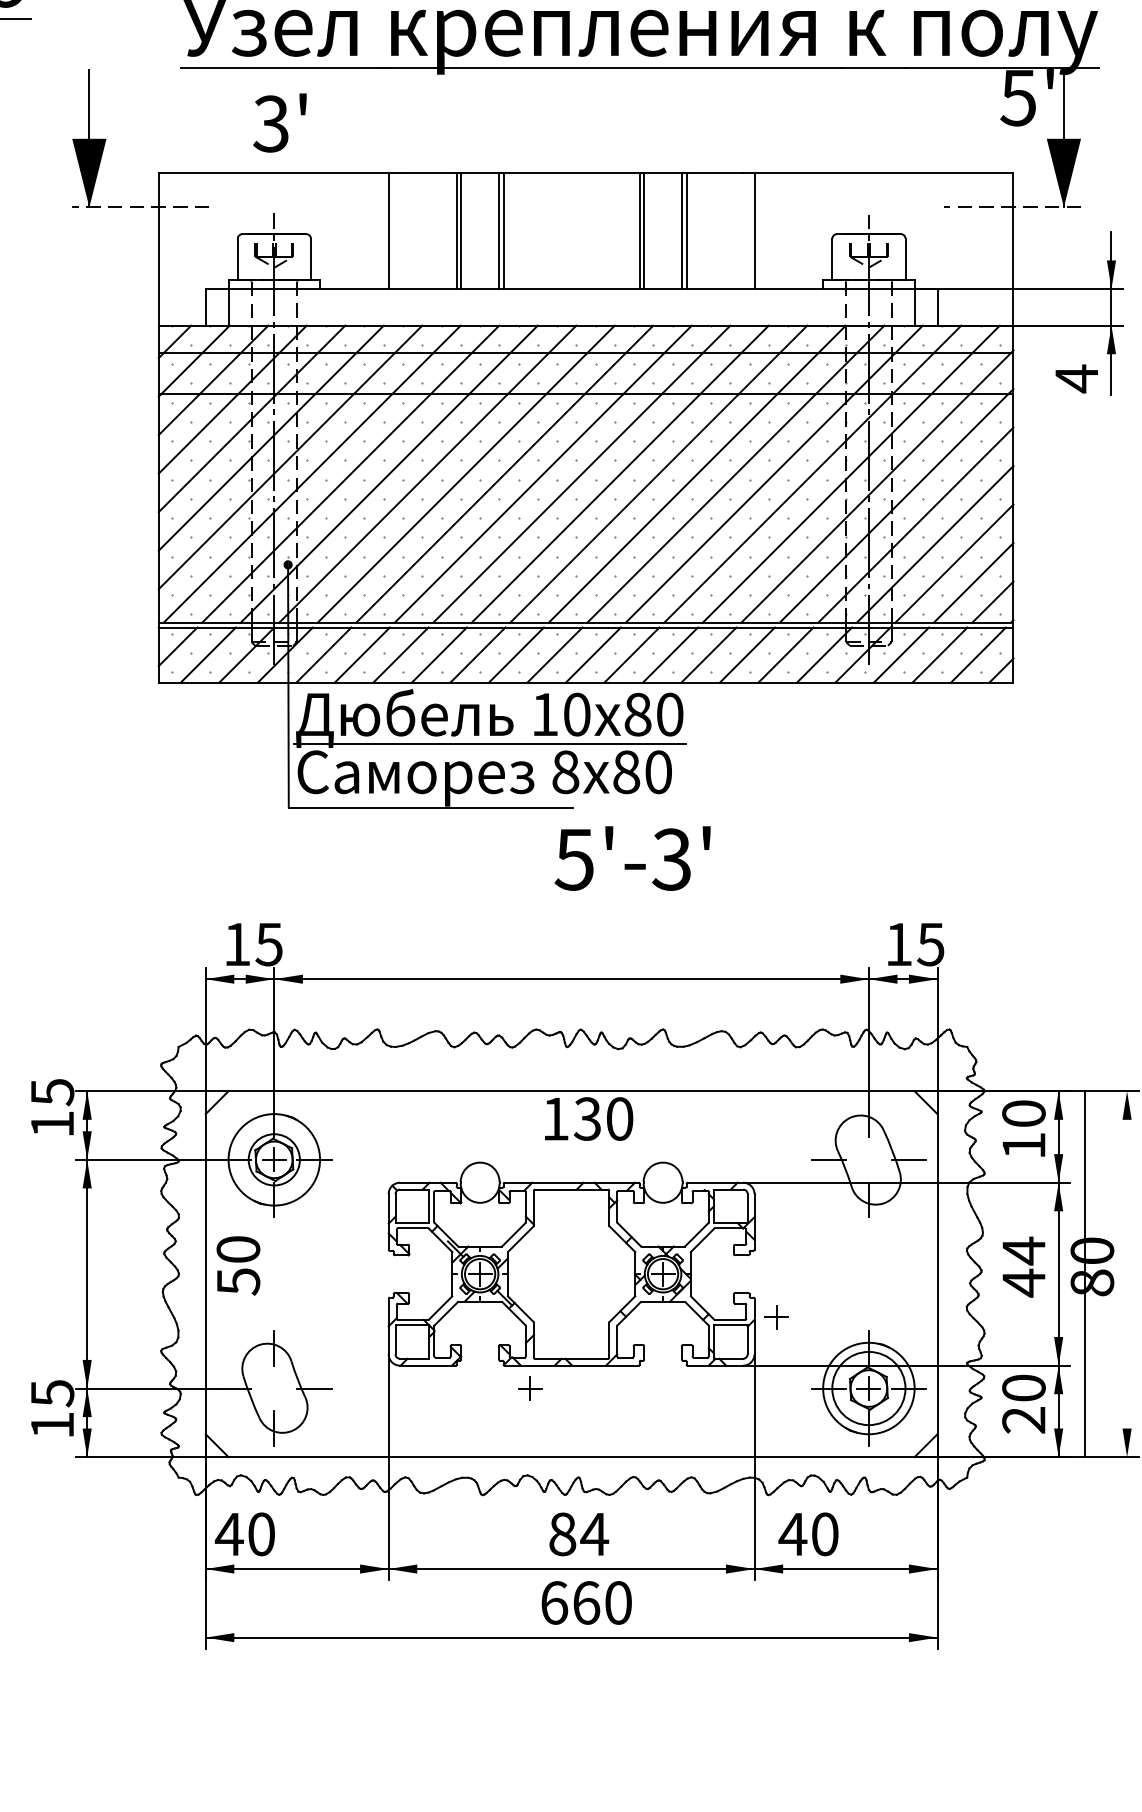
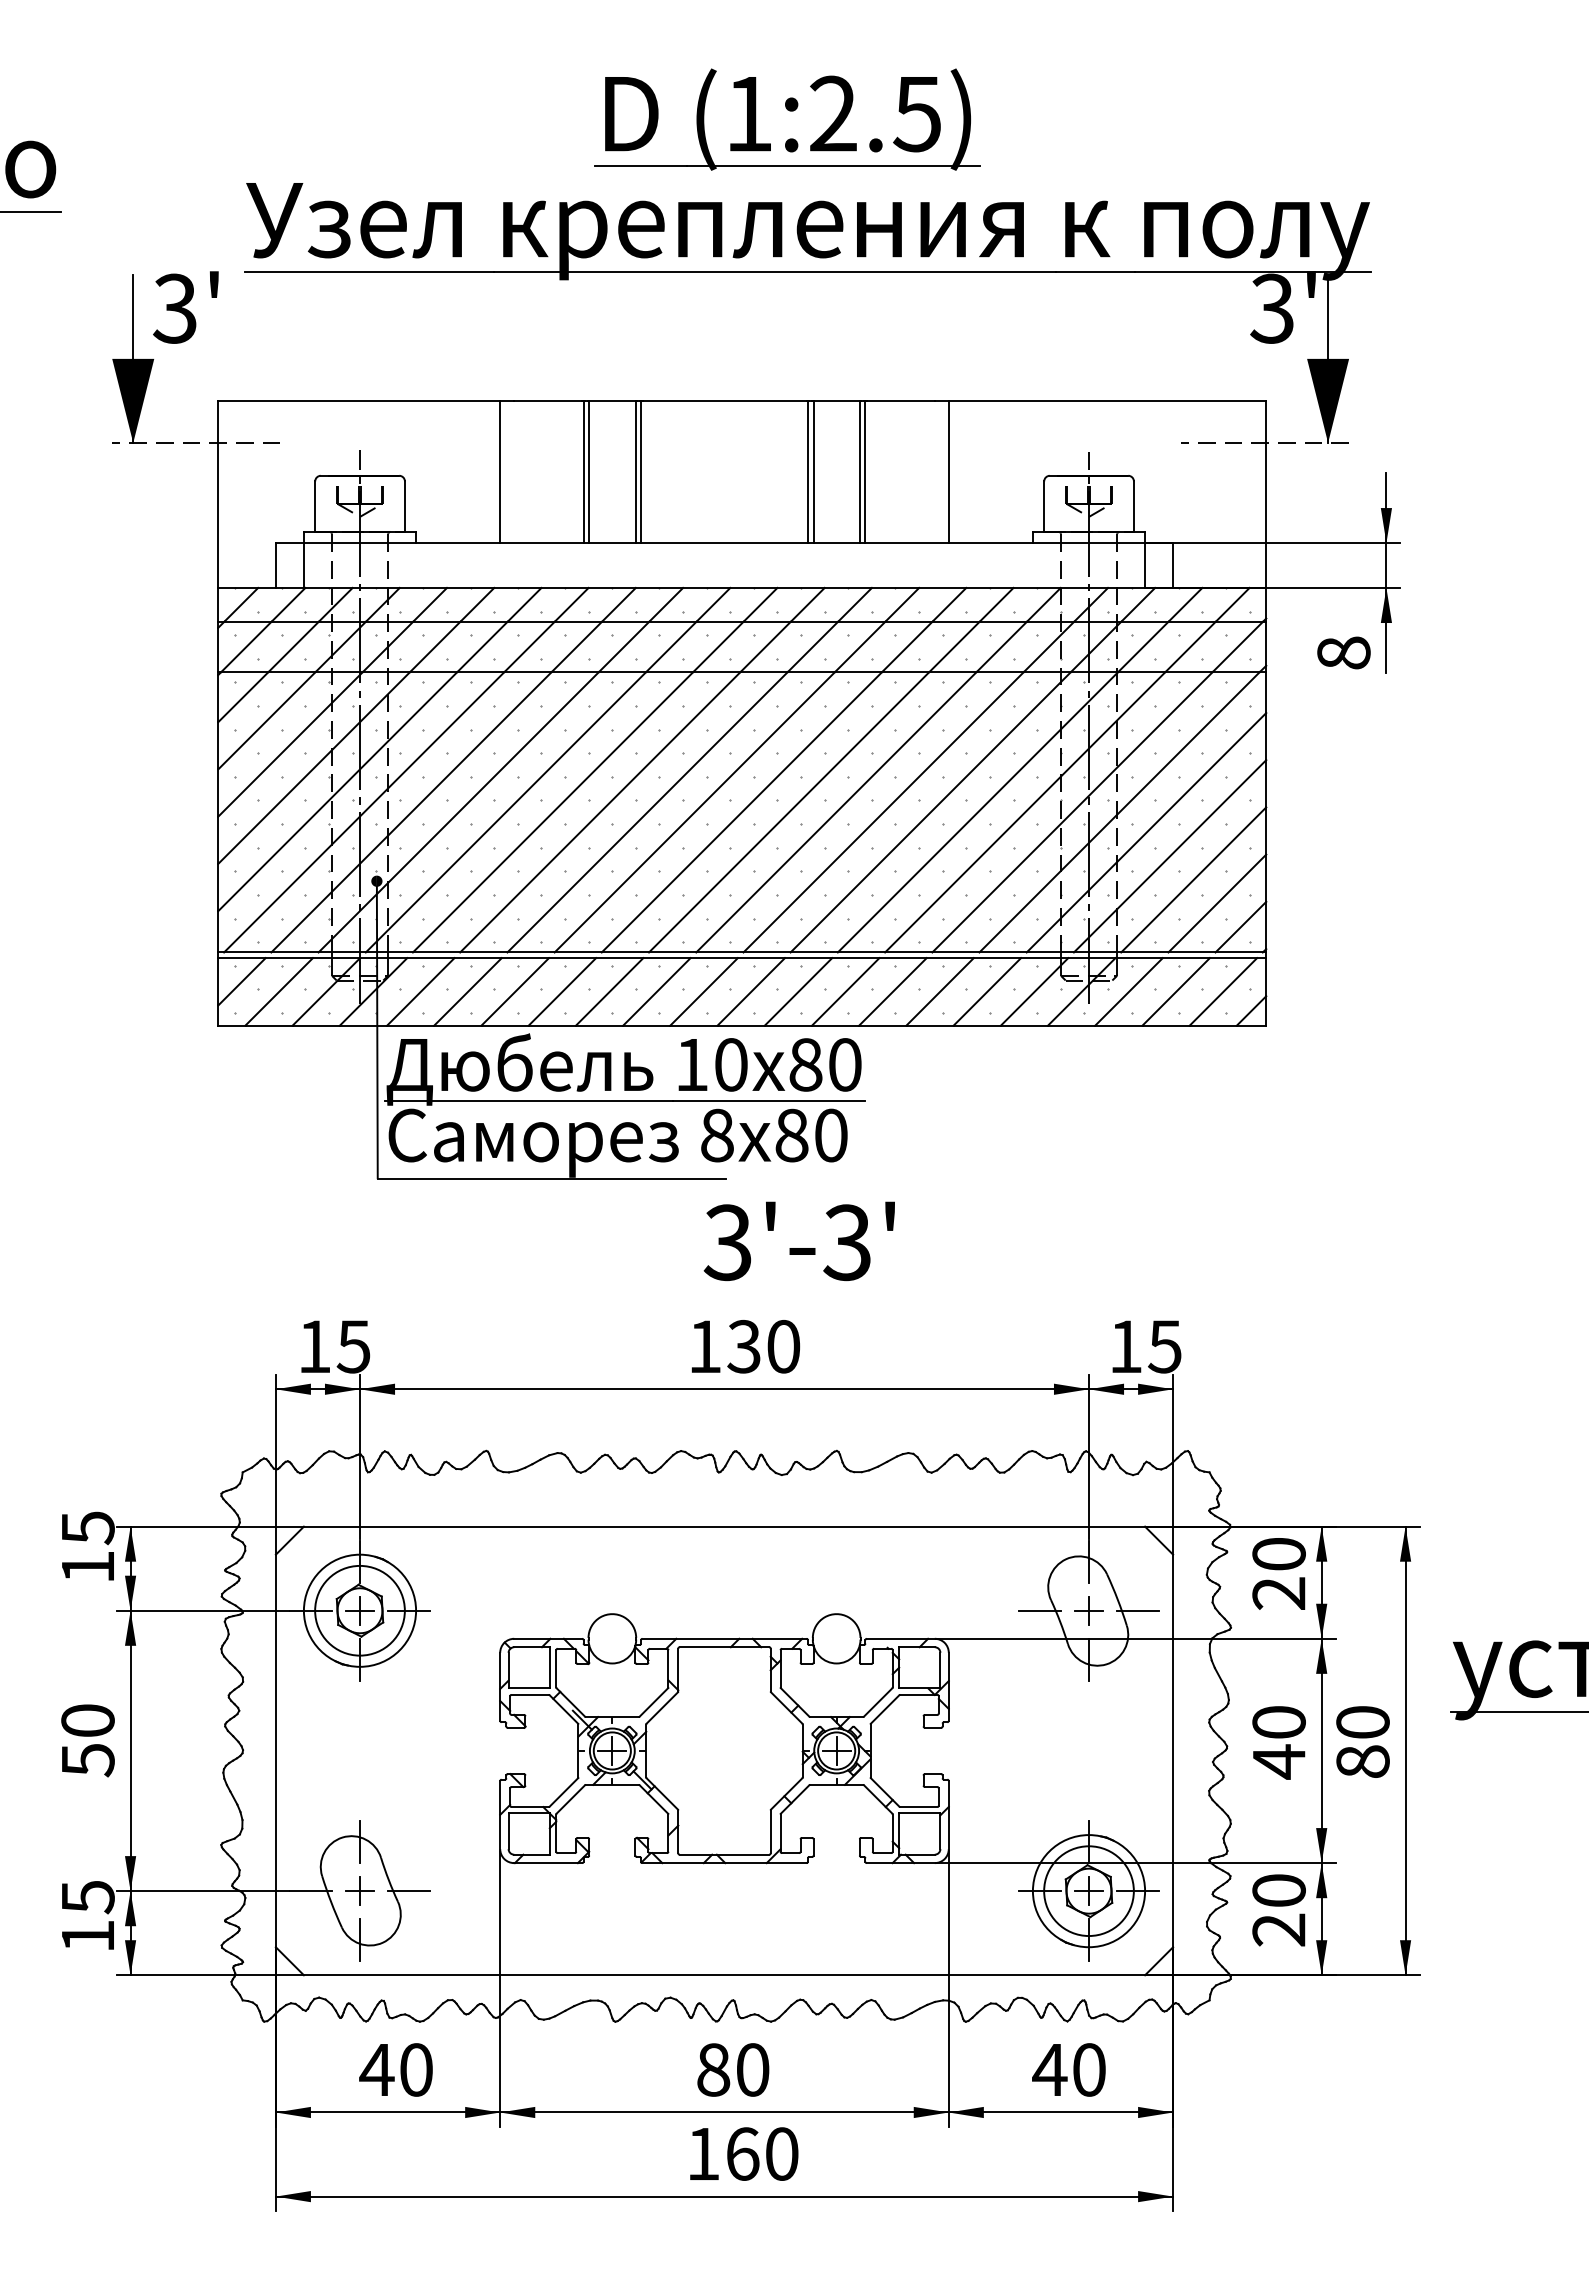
text: (1017, 97) -> (1271, 308), 5' -> 3'
text: (279, 122) -> (185, 307), moved
text: (1076, 379) -> (1343, 653), 4 -> 8
text: (574, 859) -> (727, 1242), 5'-3' -> 3'-3'
text: (588, 1118) -> (745, 1346), moved
text: (1023, 1145) -> (1278, 1593), 10 -> 20
circle: (273, 1159) -> (359, 1610), size x1.43
text: (1023, 1250) -> (1278, 1722), 44 -> 40
text: (238, 1265) -> (87, 1740), moved
line: (1084, 1273) -> (1405, 1750), moved
part: (776, 1317) -> (1088, 1610), moved
part: (530, 1387) -> (359, 1890), moved
text: (244, 1533) -> (395, 2069), moved
text: (594, 1533) -> (752, 2069), 84 -> 80
text: (808, 1533) -> (1068, 2069), moved
text: (555, 1602) -> (704, 2153), 660 -> 160

